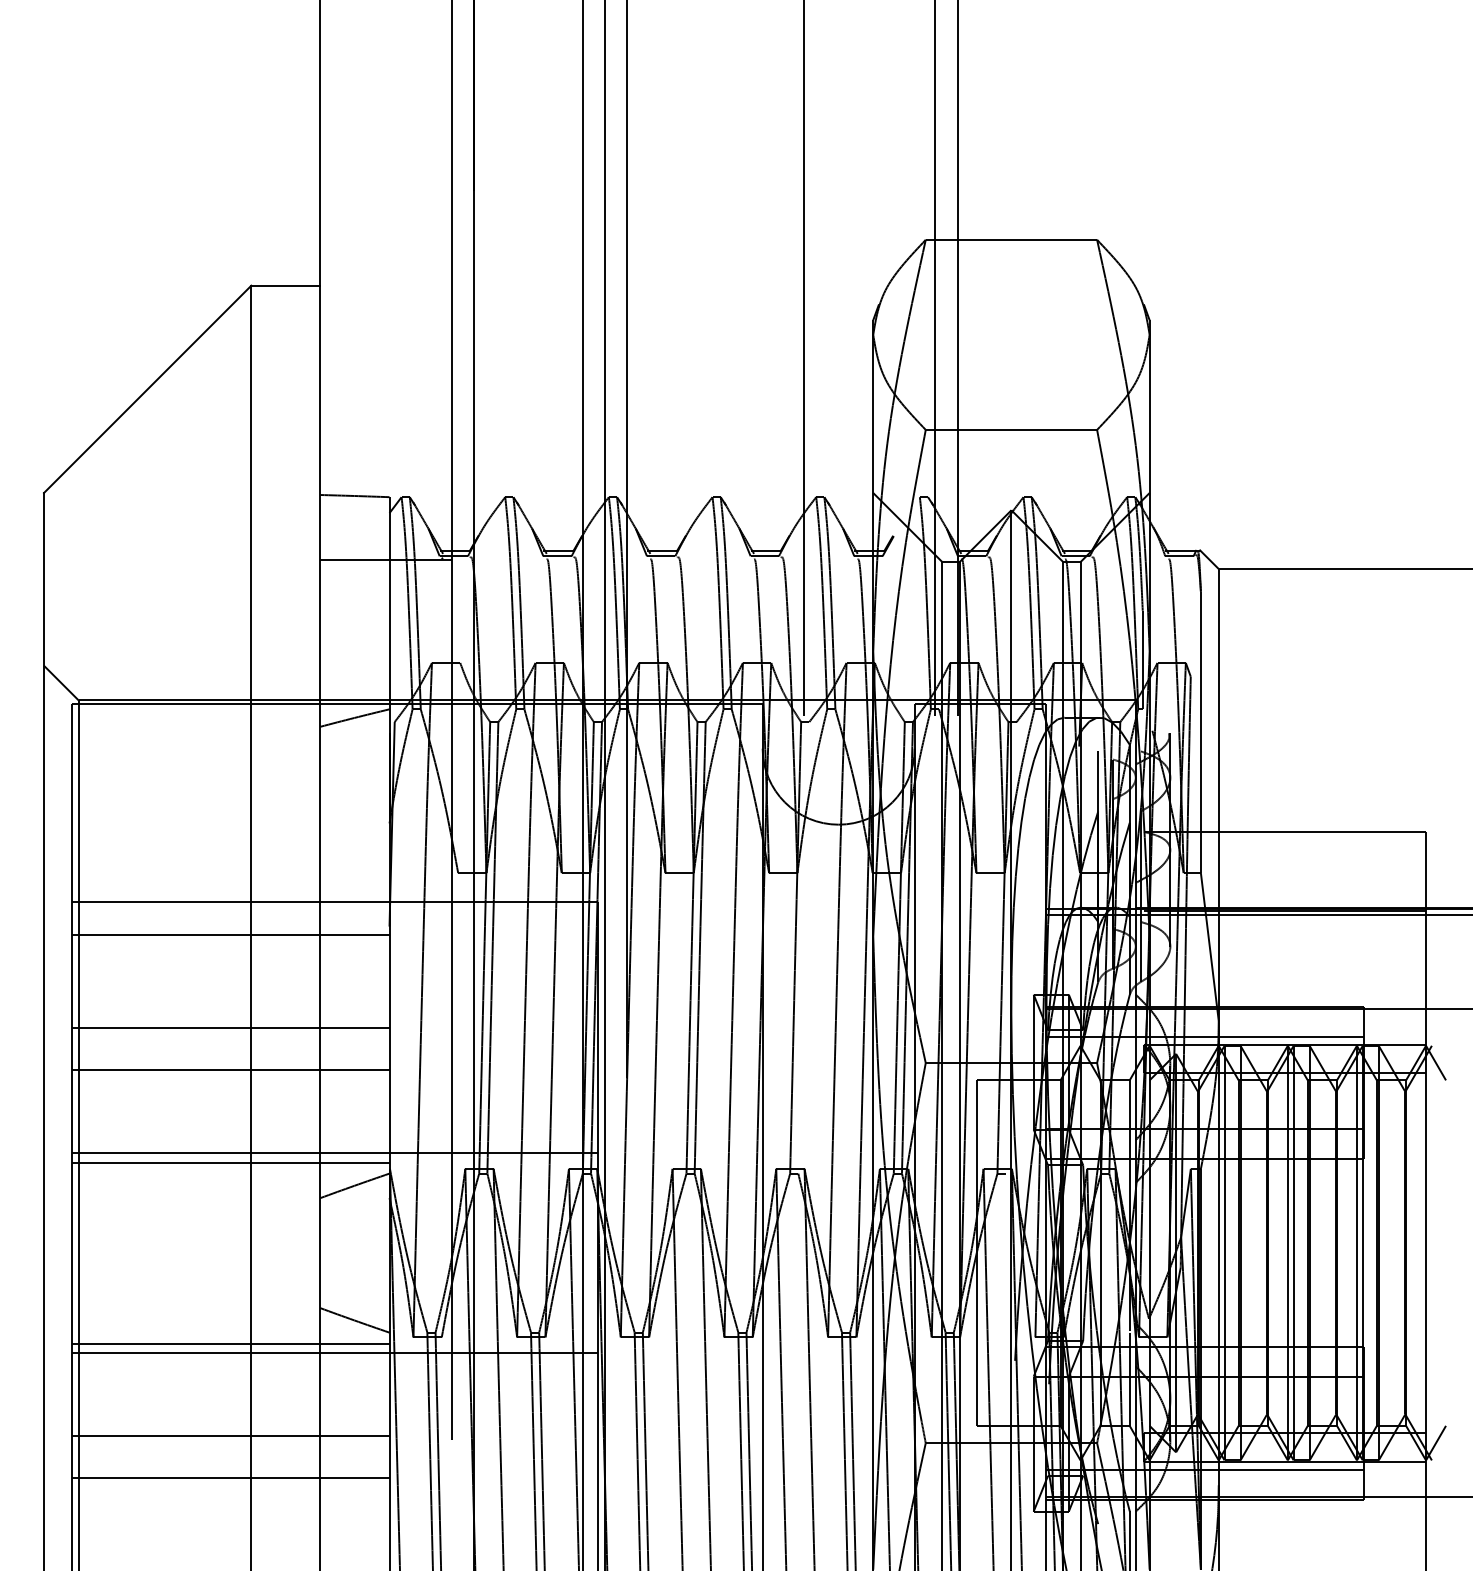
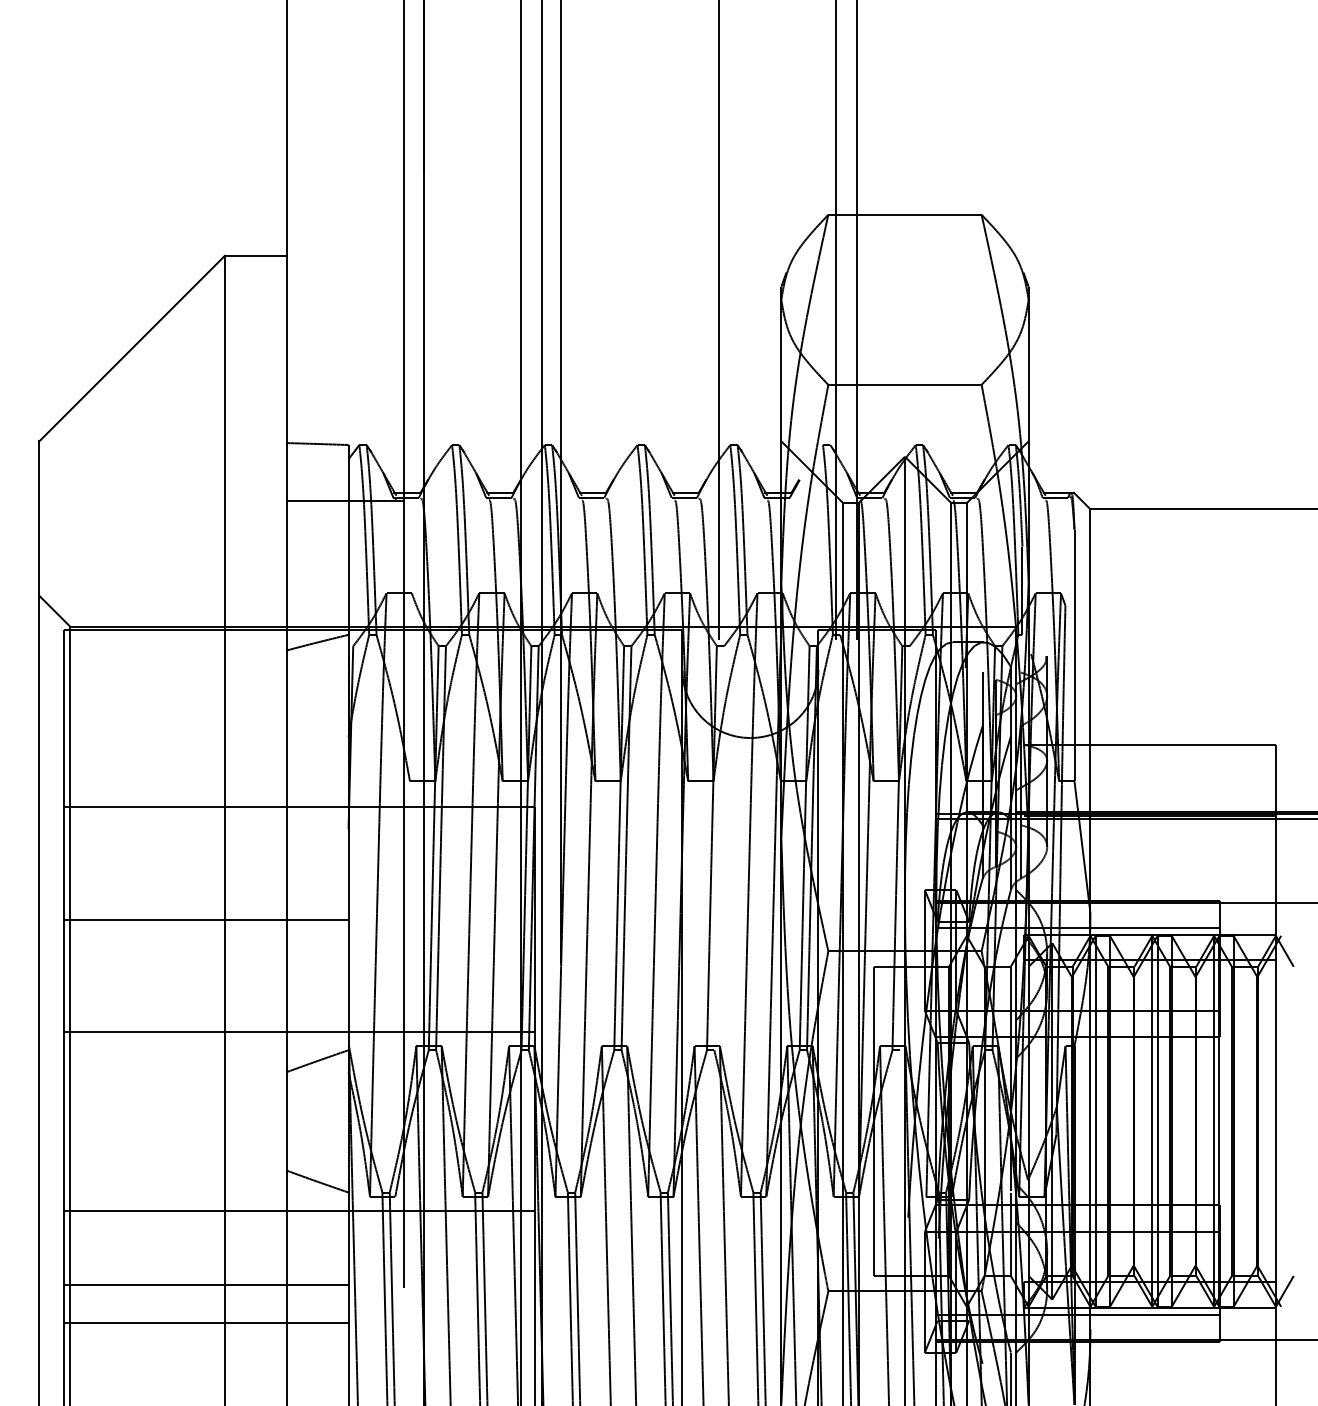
line: (230, 934) -> (206, 836), removed
line: (230, 1069) -> (206, 957), removed
line: (230, 1162) -> (206, 1040), removed
line: (230, 1343) -> (206, 1202), removed

